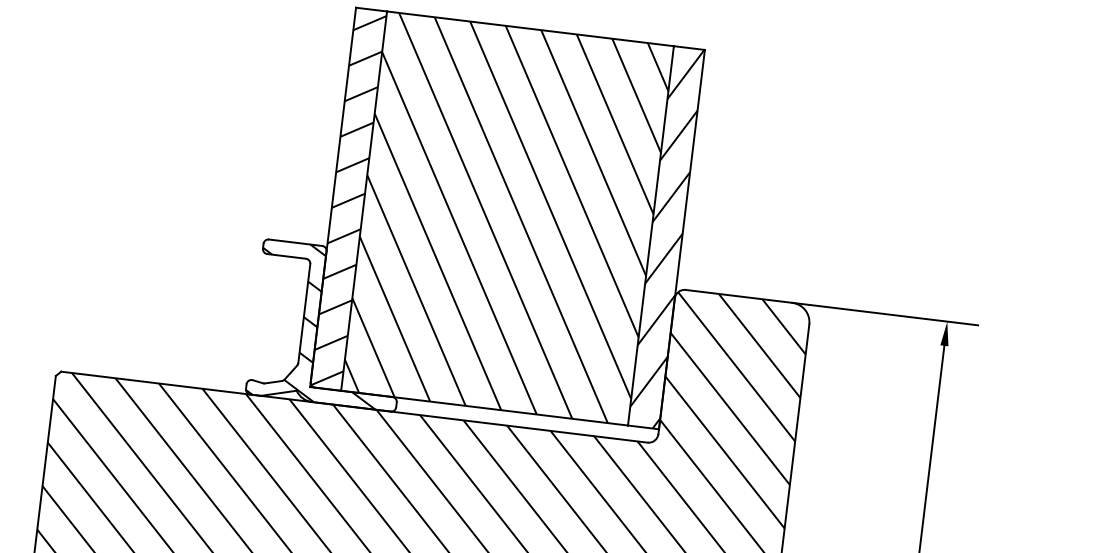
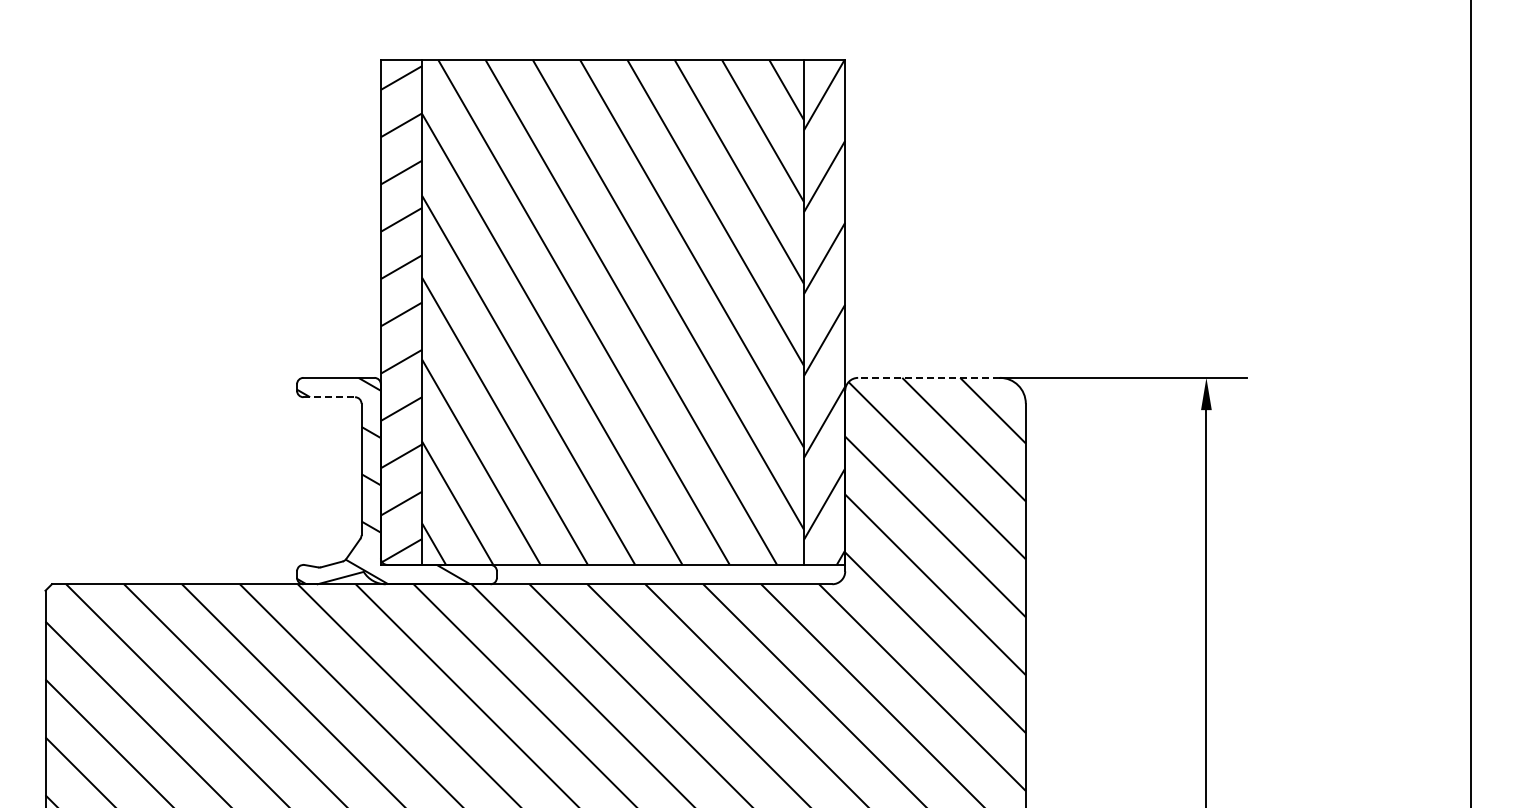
line: (286, 256) -> (329, 397), solid -> dashed
line: (739, 296) -> (929, 377), solid -> dashed

